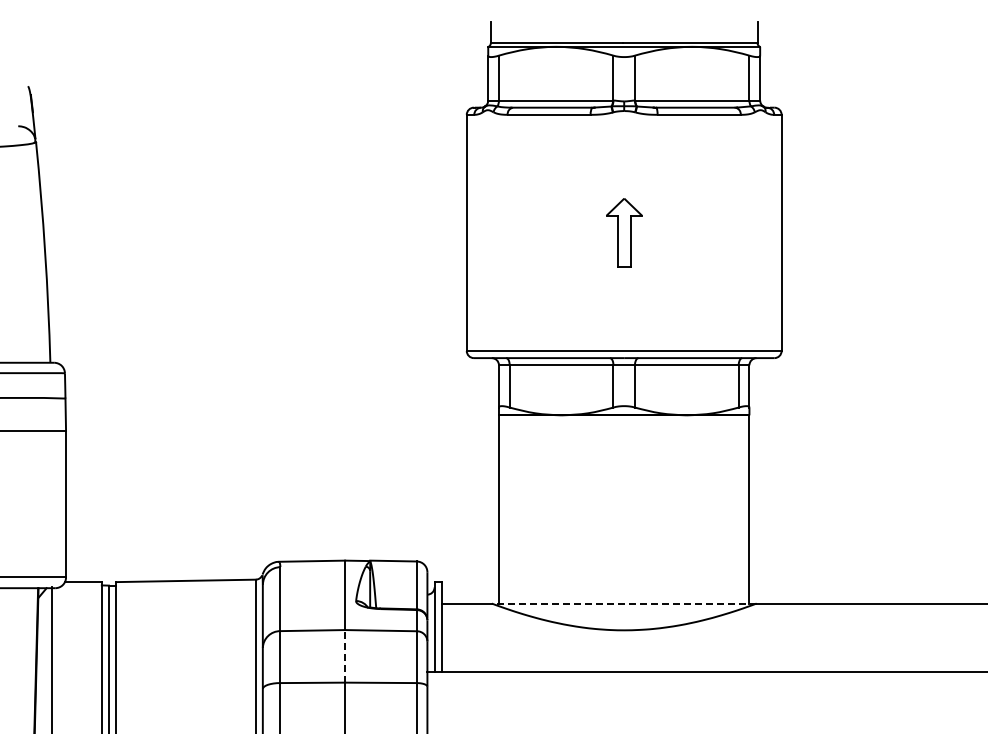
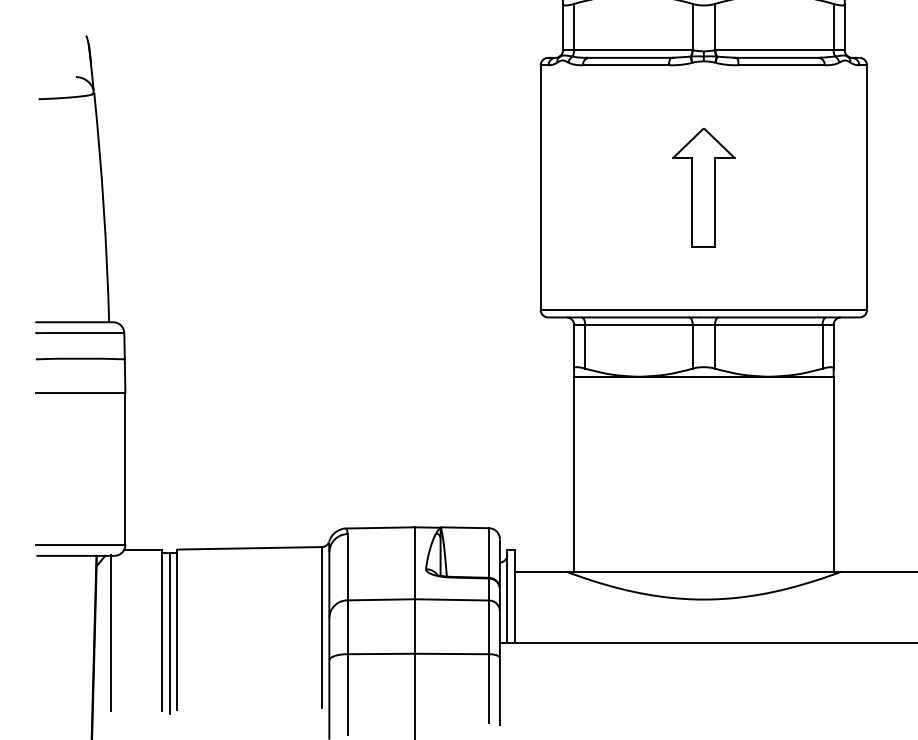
part: (624, 232) -> (704, 187), size x1.67
line: (623, 603) -> (703, 571), dashed -> solid
line: (345, 655) -> (415, 625), dashed -> solid

